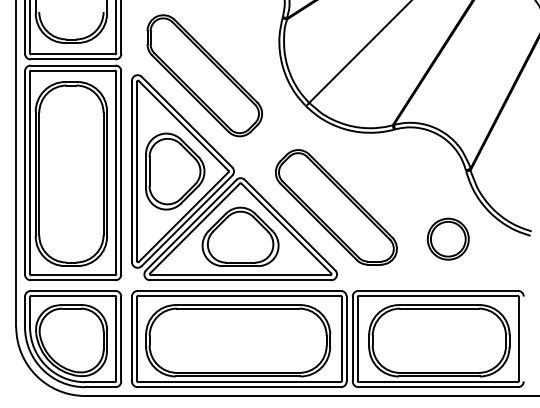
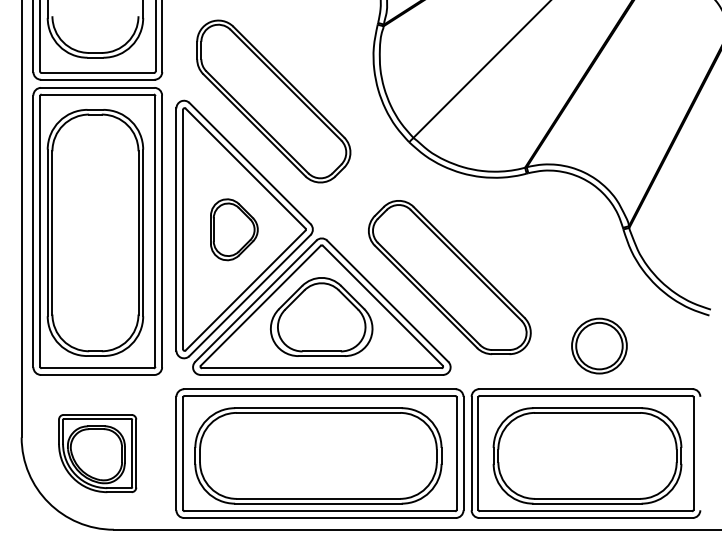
part: (175, 171) -> (234, 229), size x0.6
part: (448, 238) -> (599, 345), moved
part: (72, 338) -> (97, 453), size x0.6

